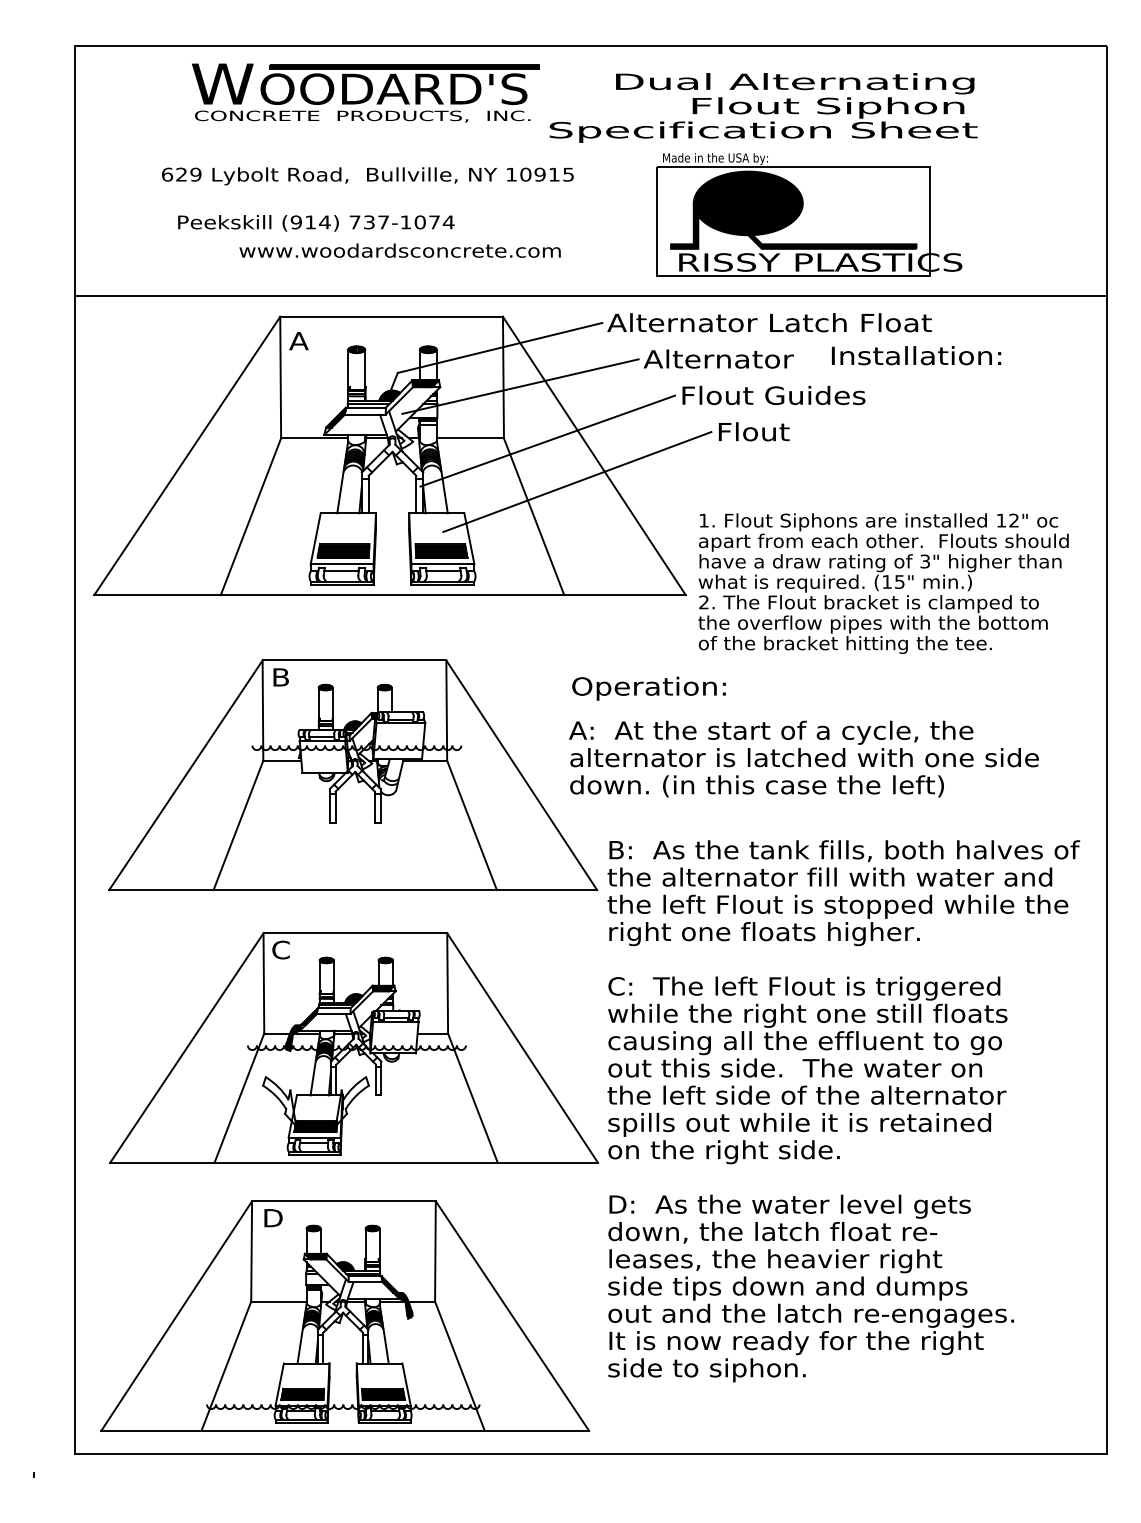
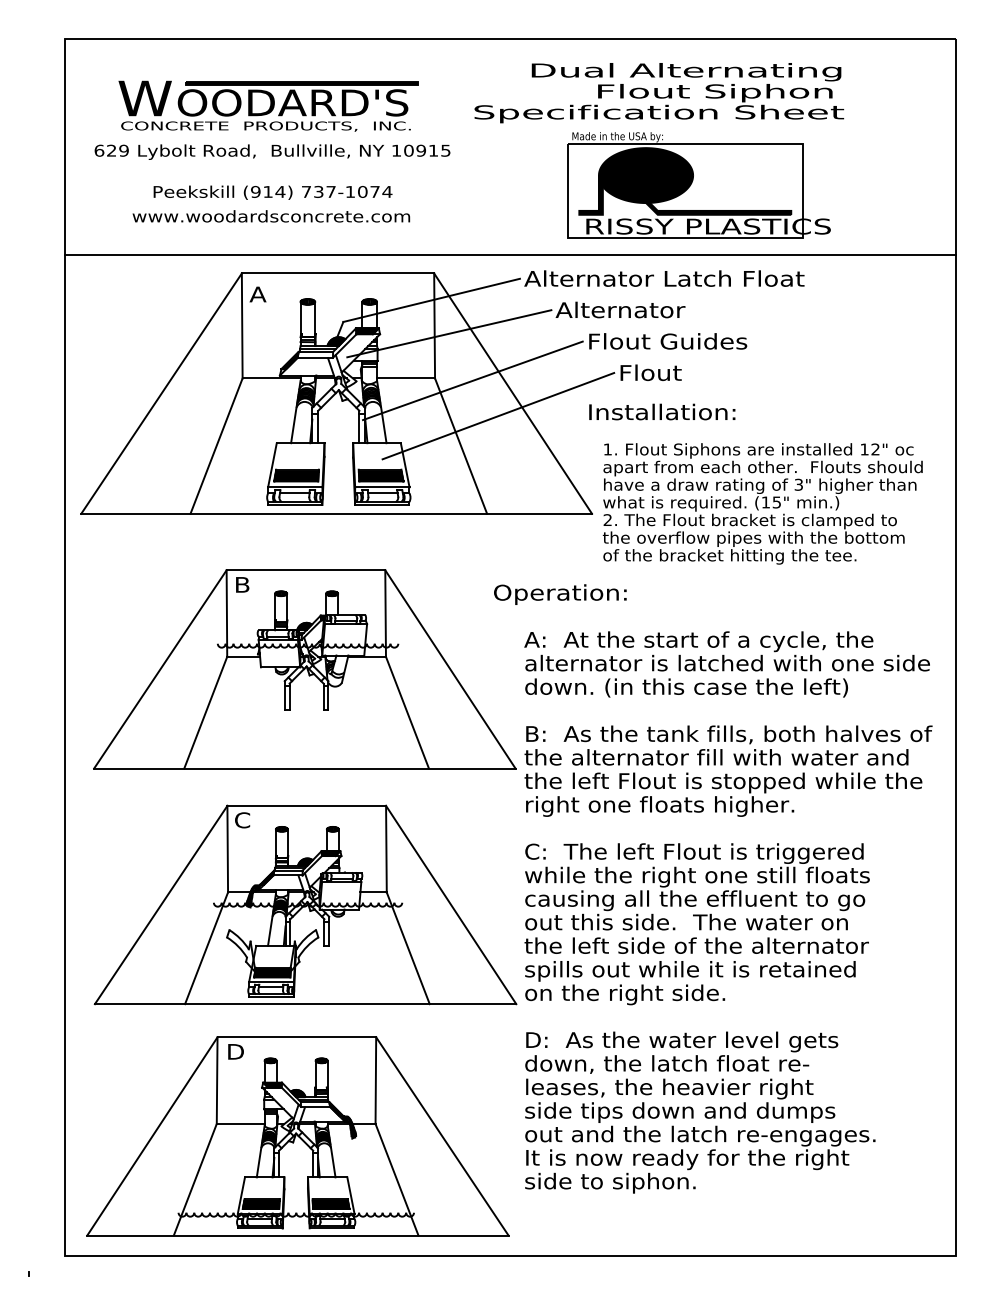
part: (365, 92) -> (268, 105), moved
text: (367, 175) -> (272, 151), moved
text: (400, 250) -> (271, 216), moved
text: (916, 355) -> (662, 411), moved
text: (803, 759) -> (726, 664), moved

